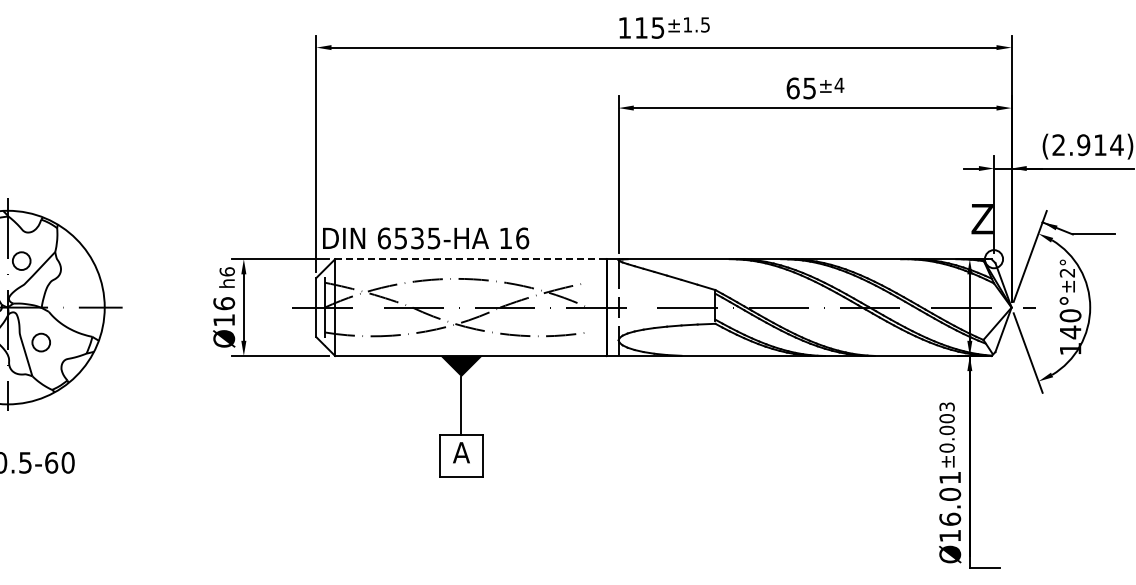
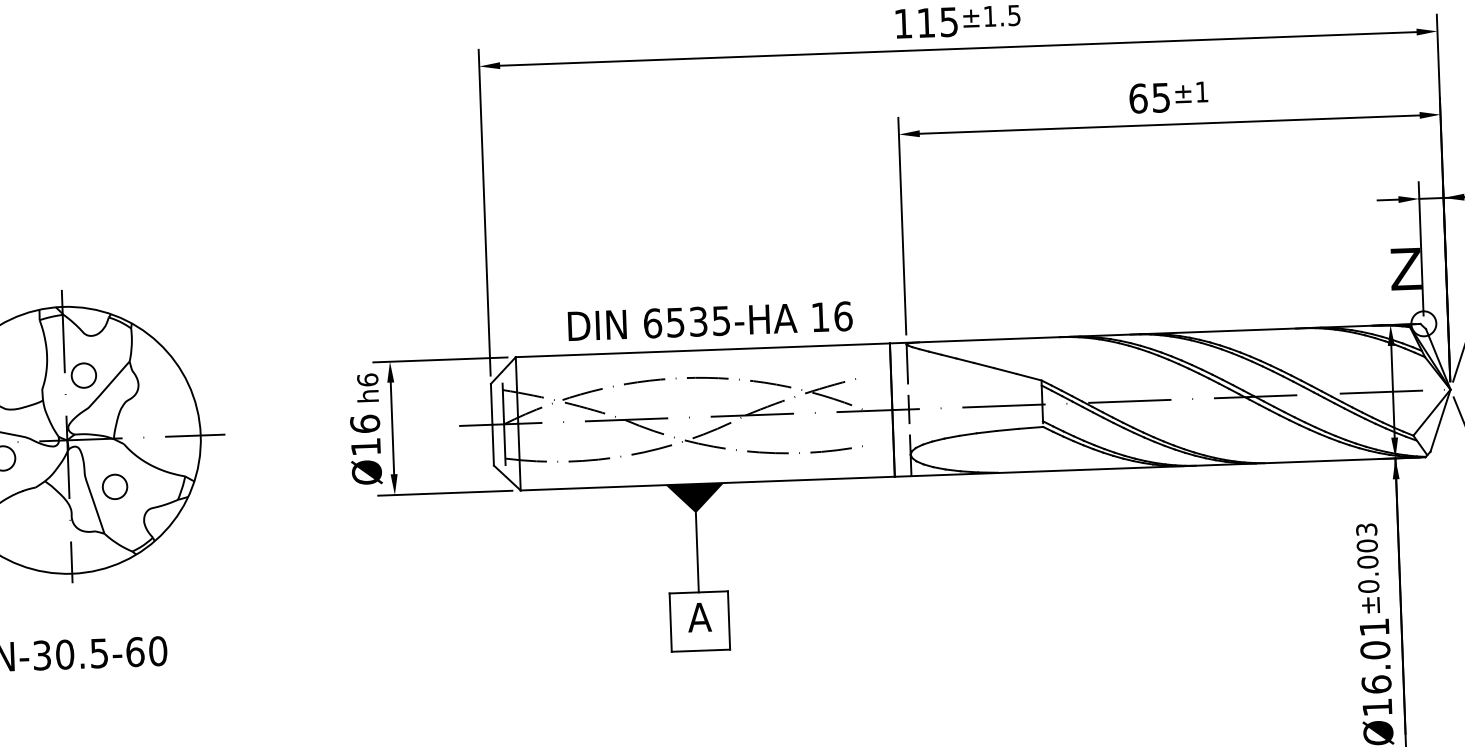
text: (839, 84) -> (1202, 90), ±4 -> ±1
text: (426, 238) -> (710, 321), moved
line: (470, 259) -> (702, 350), dashed -> solid

